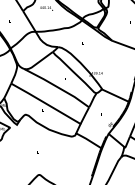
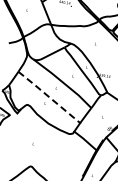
line: (45, 103) -> (48, 97), solid -> dashed

